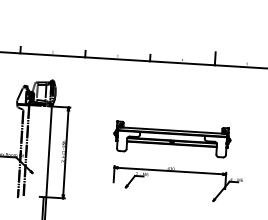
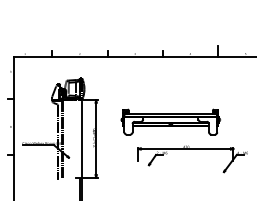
part: (171, 138) -> (170, 121), moved

